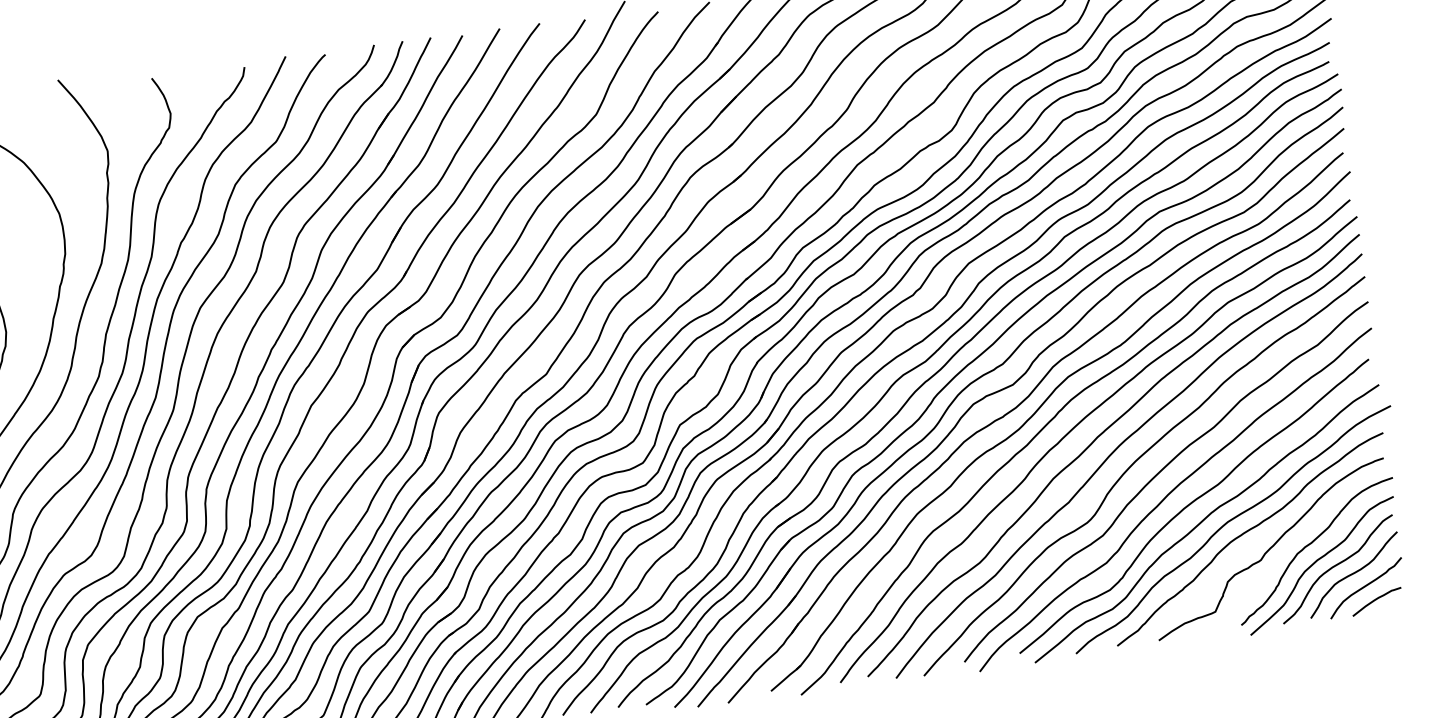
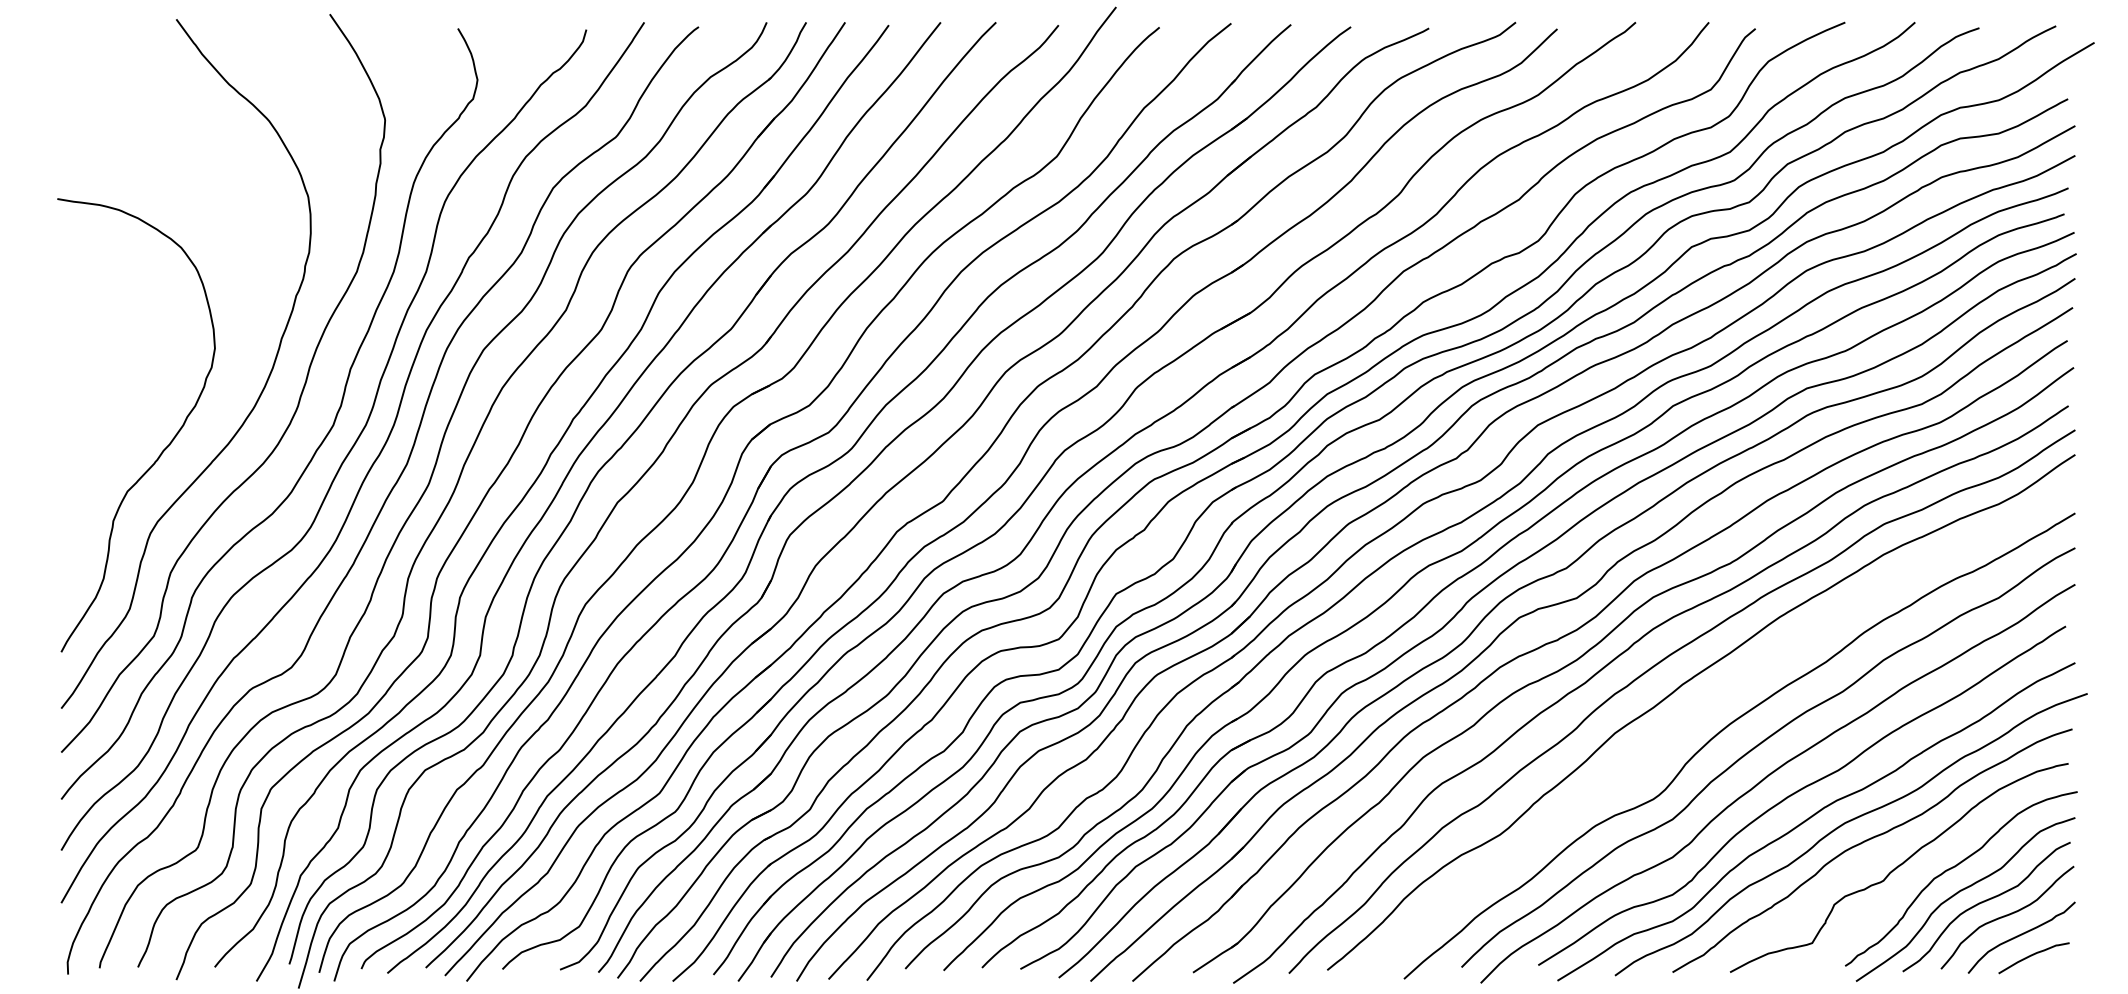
curve: (1114, 451) -> (1703, 707), removed

